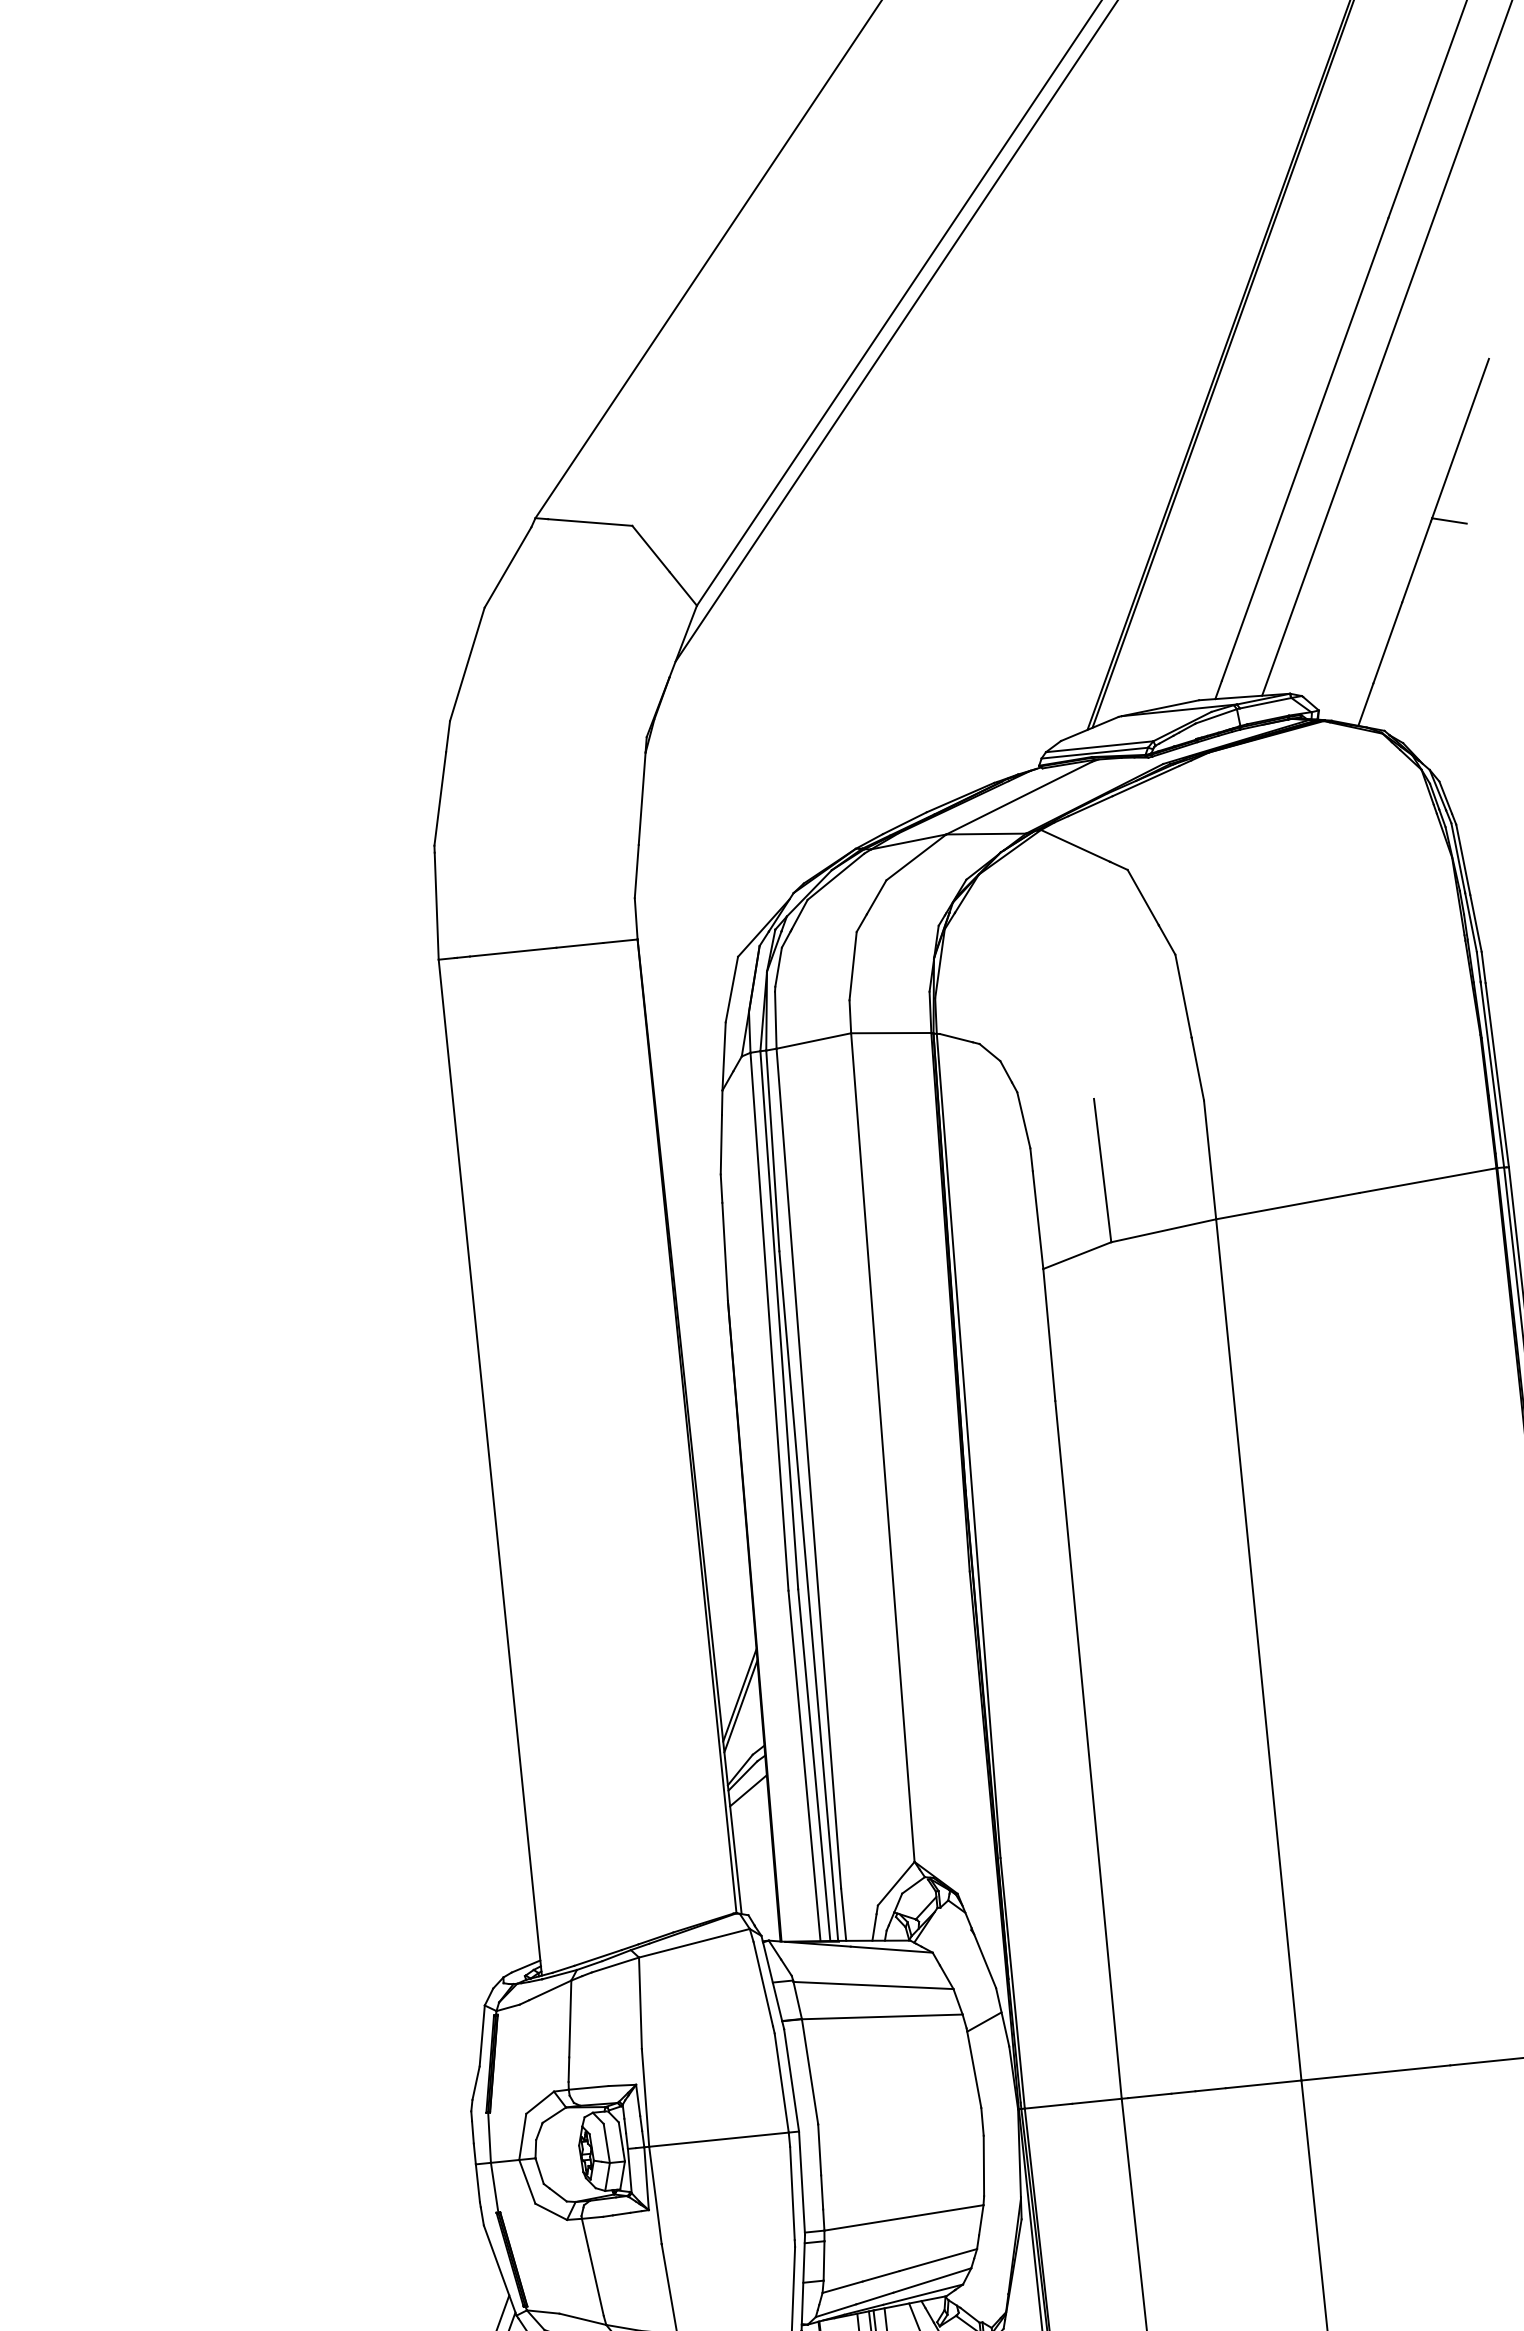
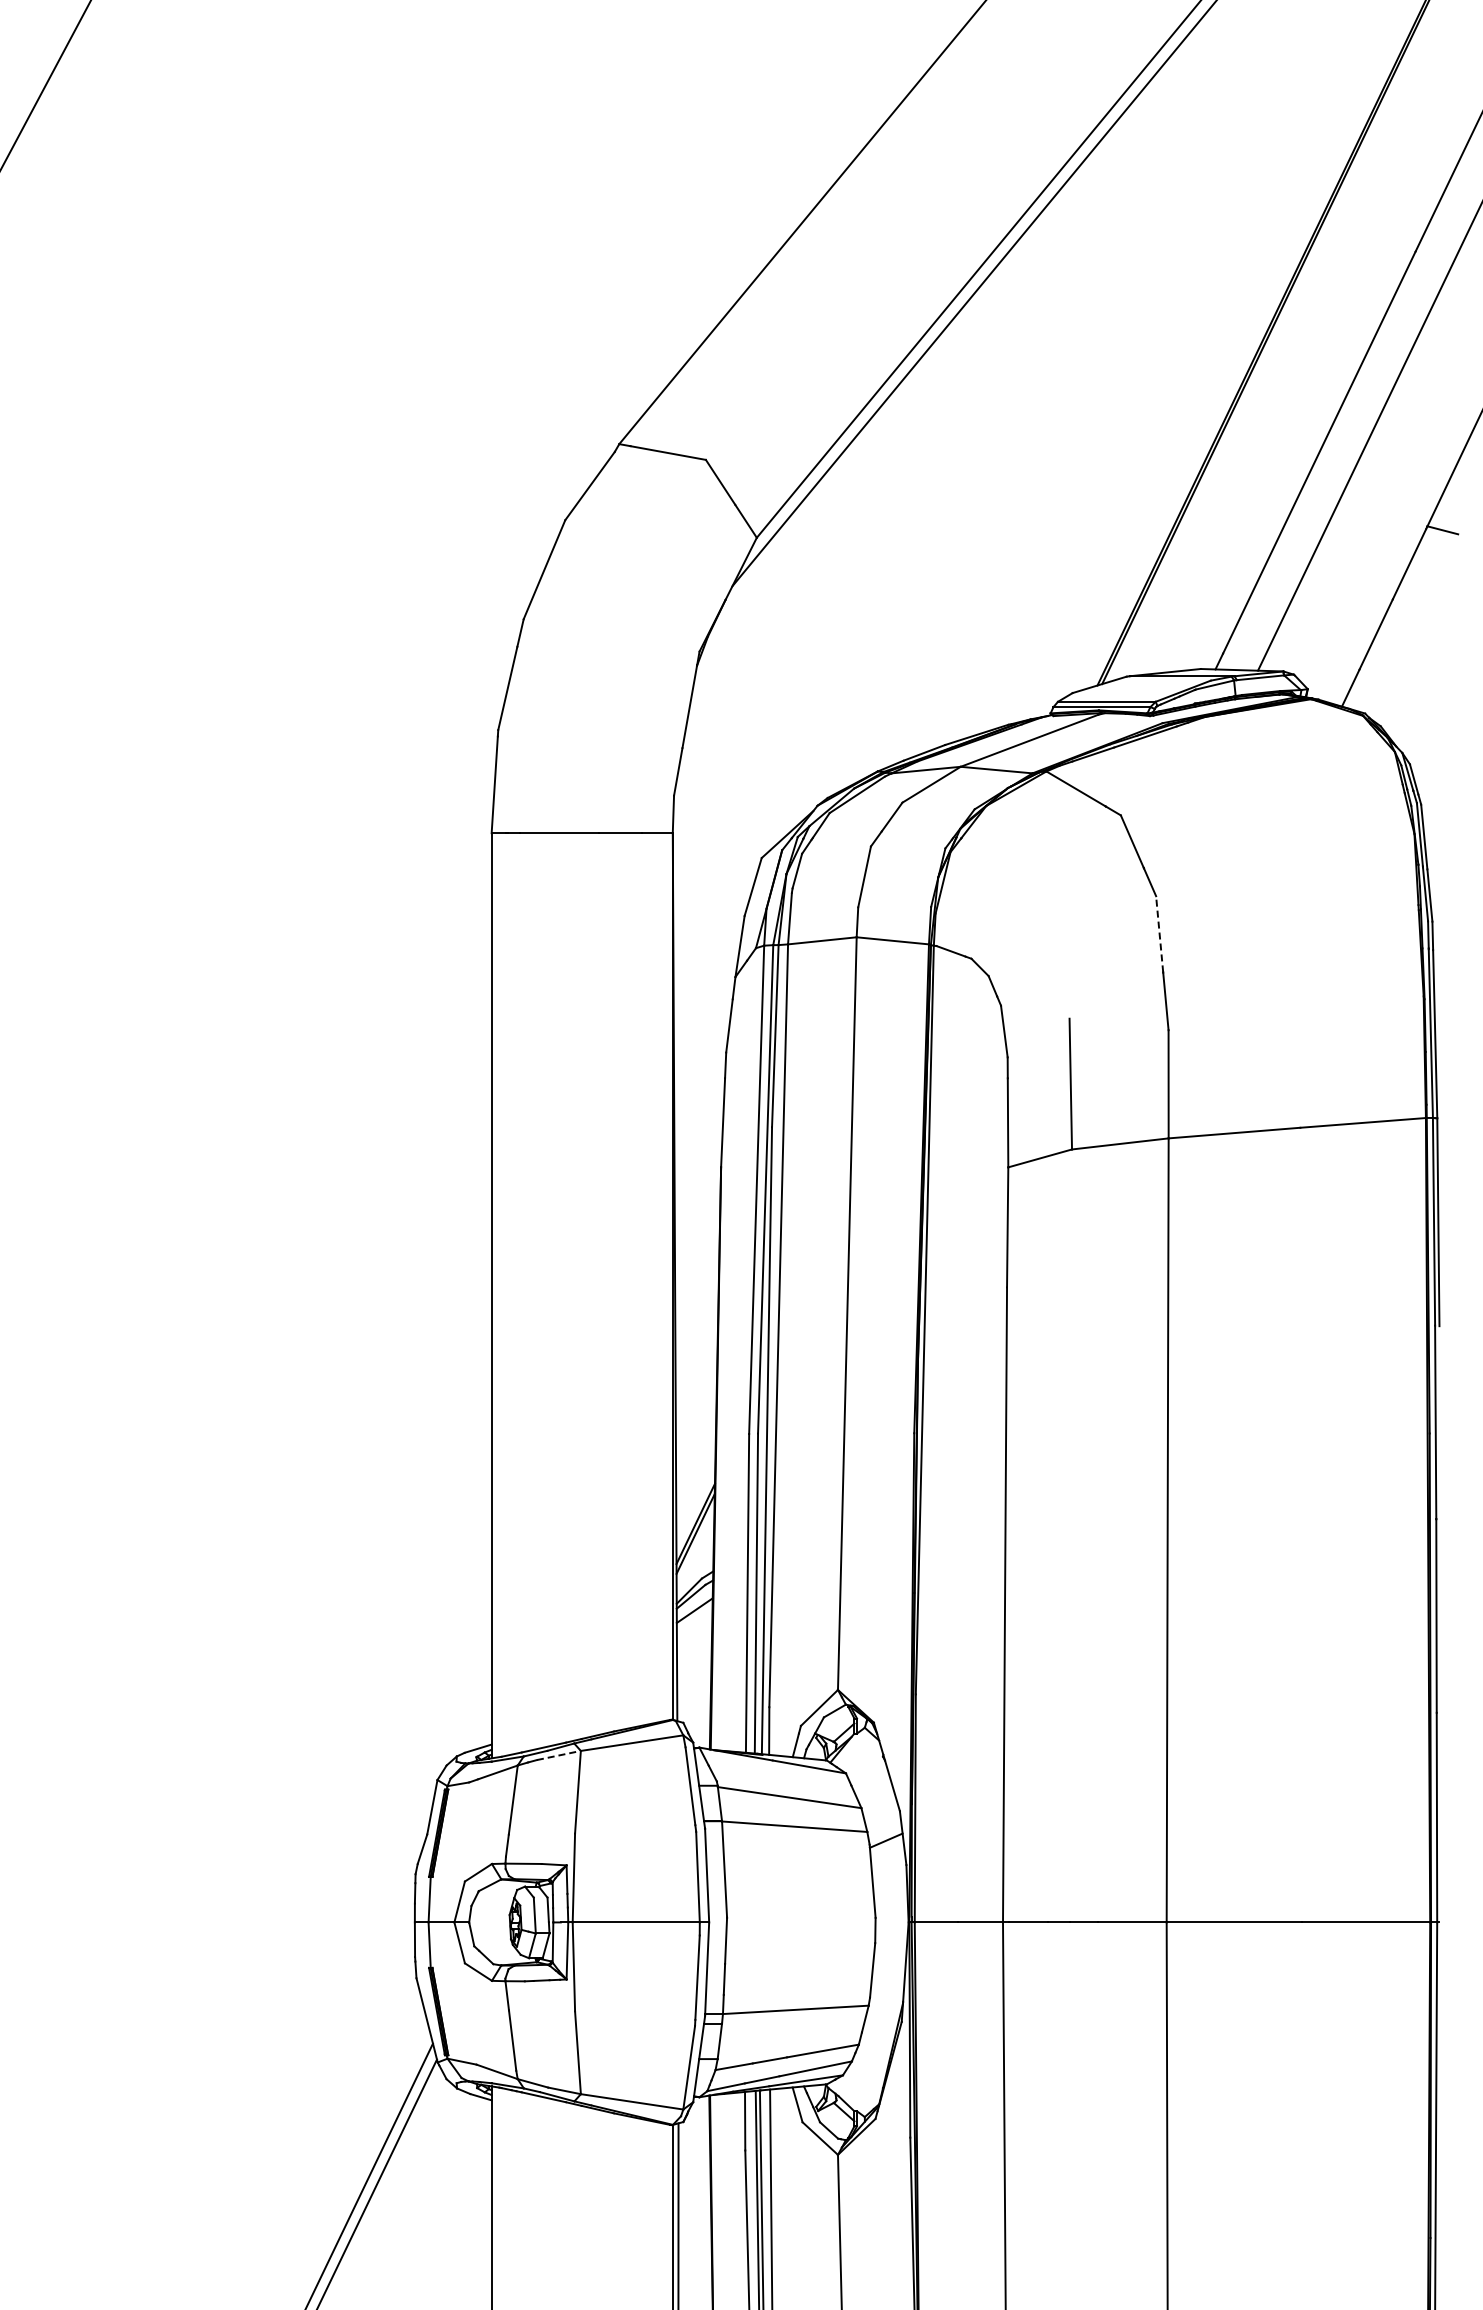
line: (1183, 995) -> (1159, 933), solid -> dashed
line: (616, 1964) -> (559, 1755), solid -> dashed

